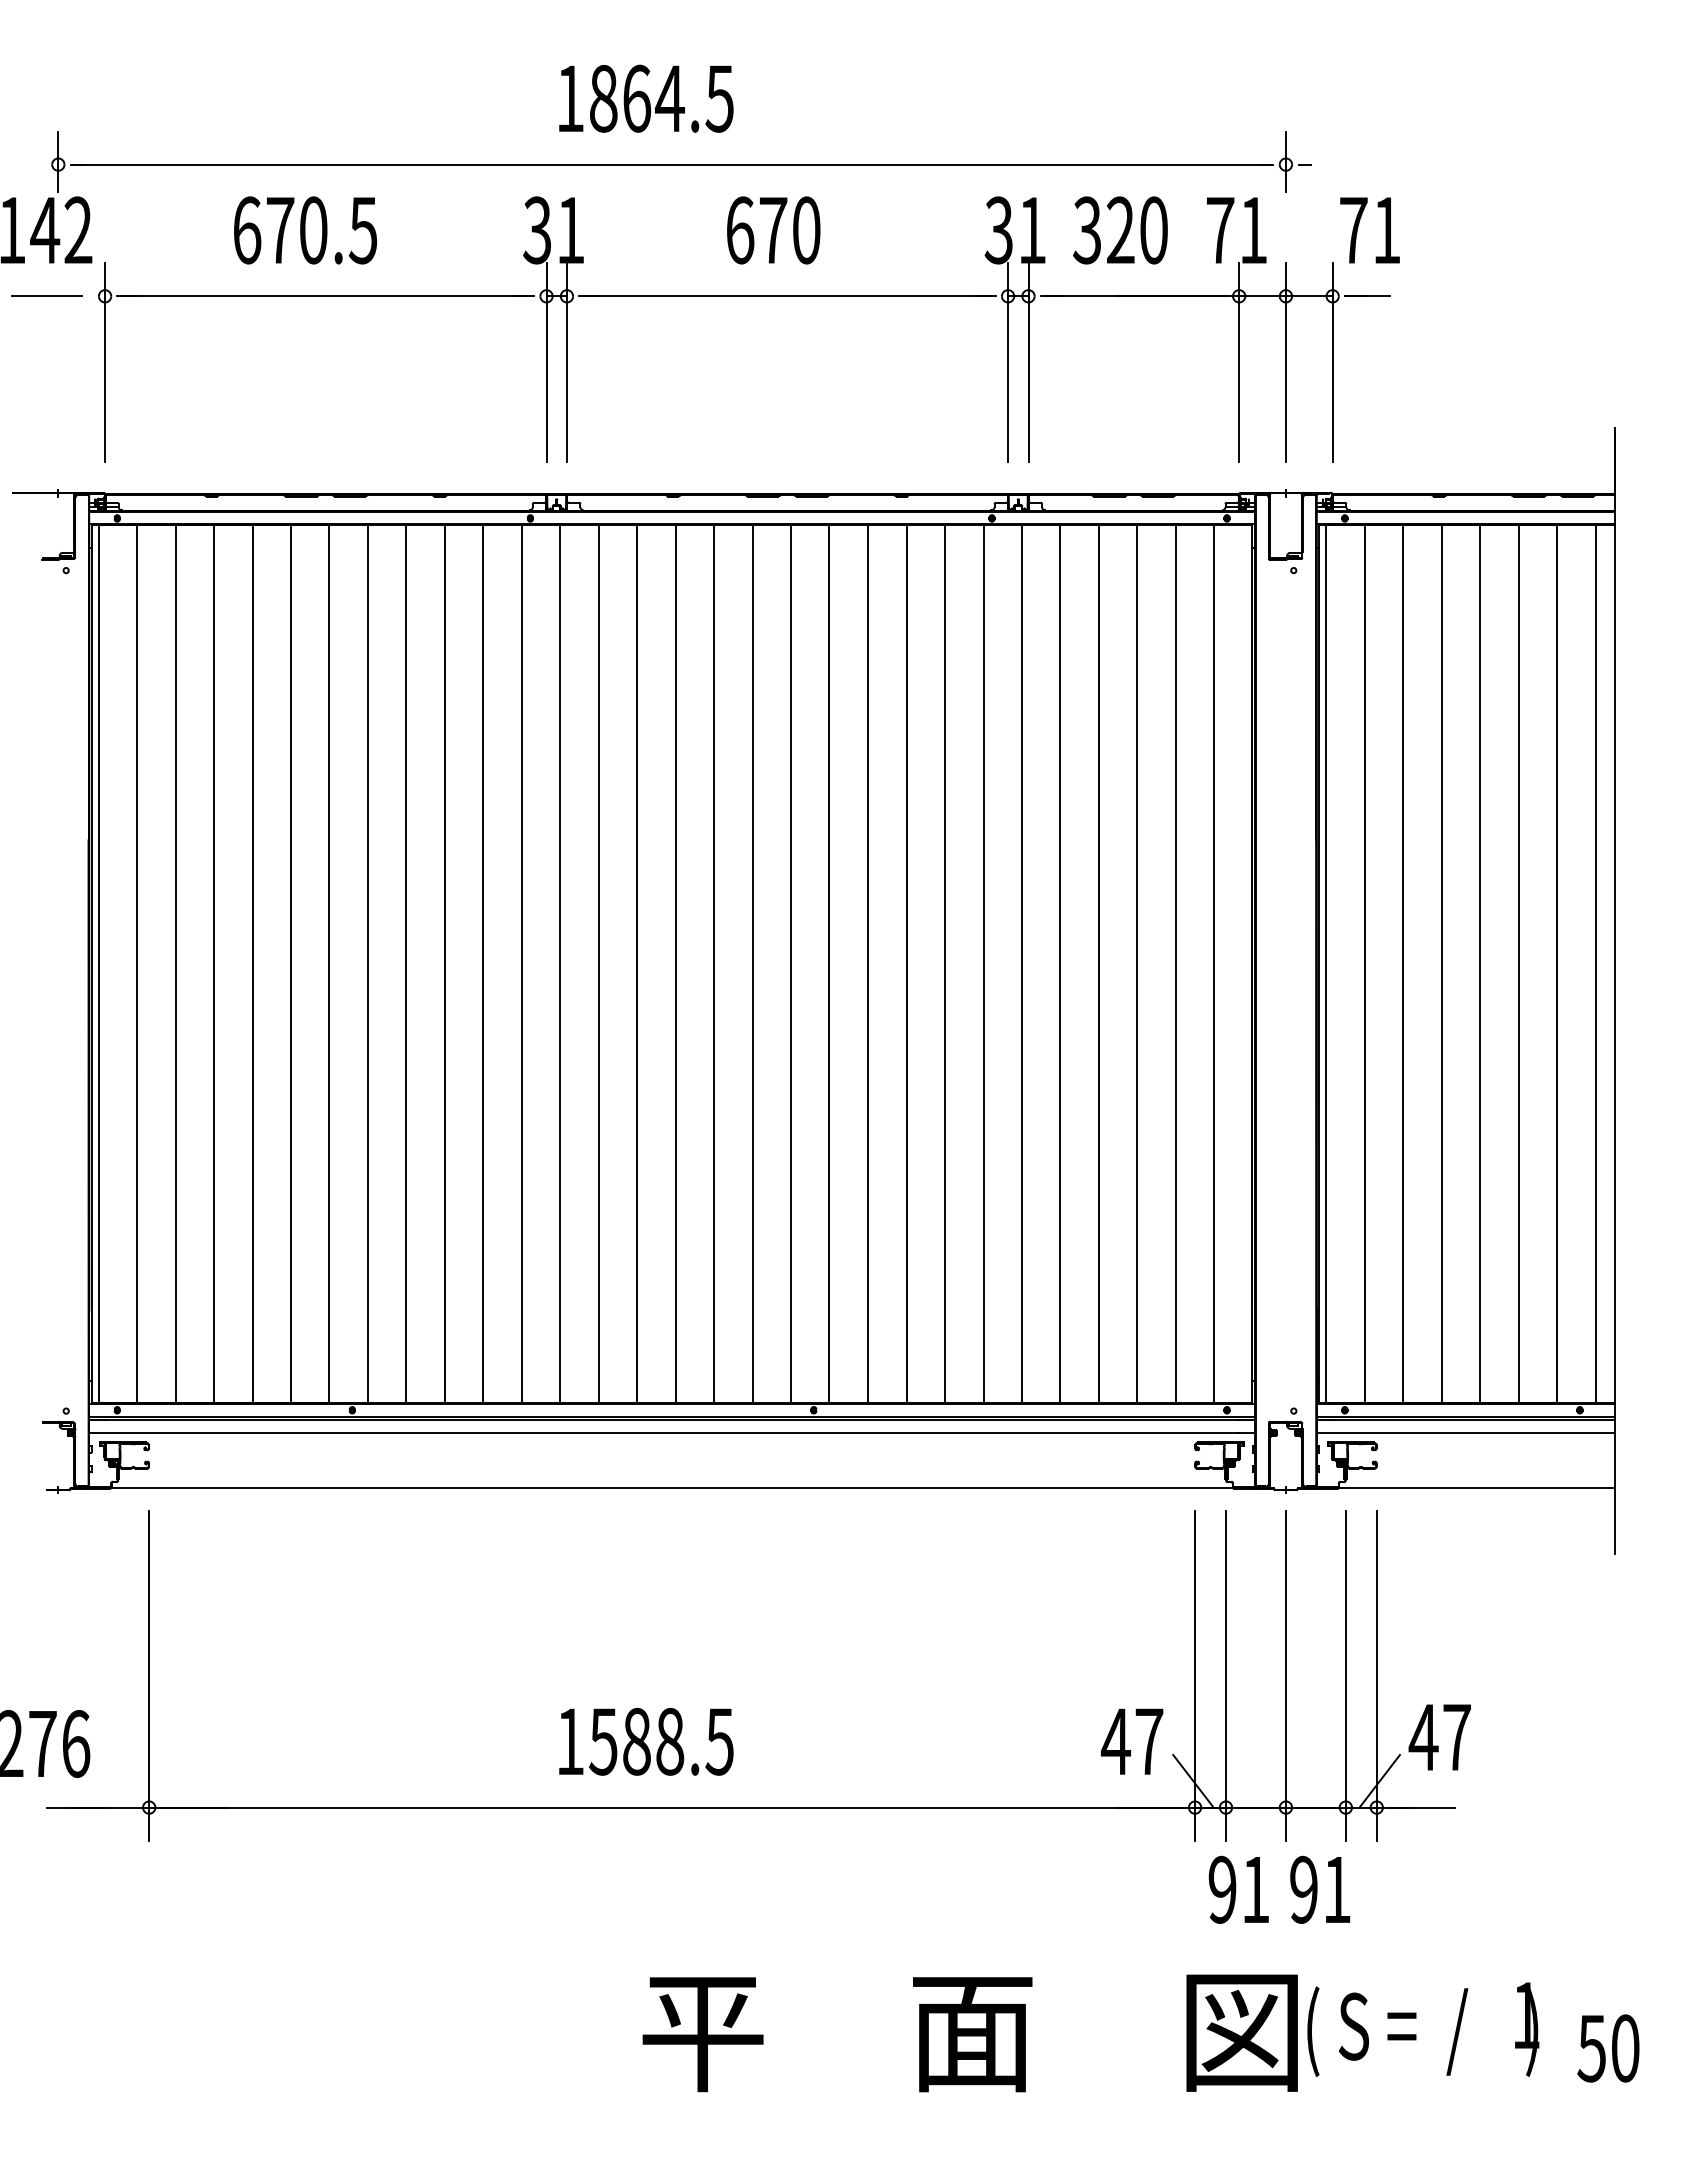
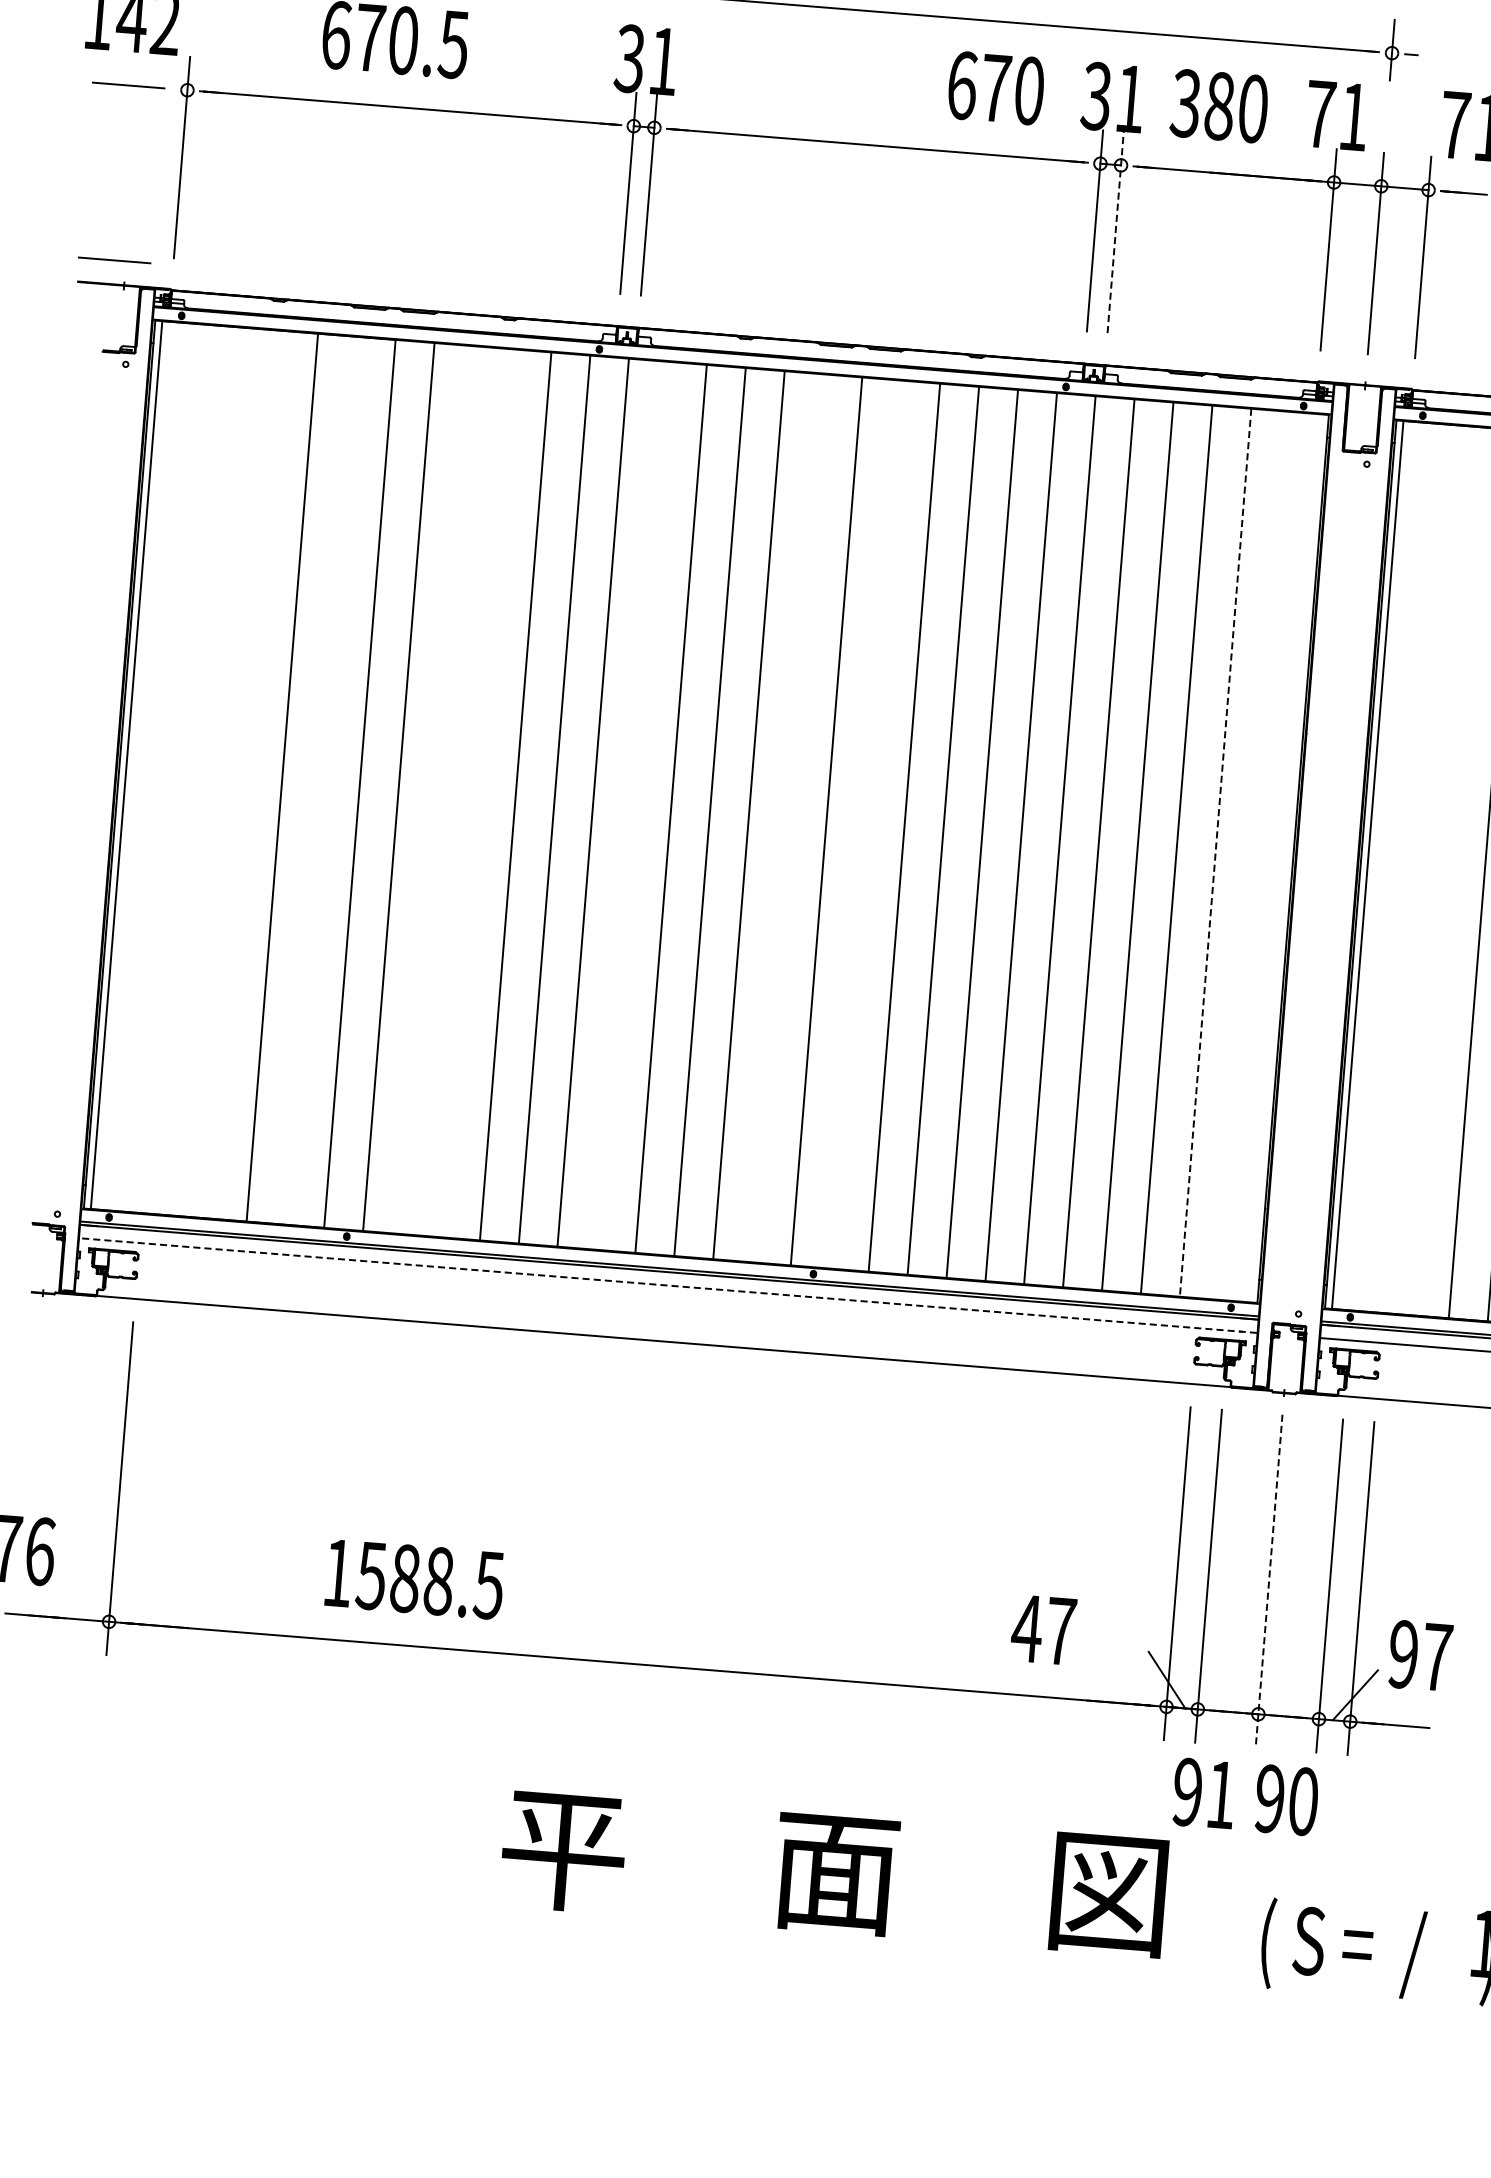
text: (773, 230) -> (995, 88), moved
text: (1120, 230) -> (1219, 106), 320 -> 380
line: (1028, 362) -> (1115, 232), solid -> dashed
line: (46, 468) -> (114, 259), added
line: (137, 964) -> (165, 768), removed
line: (175, 964) -> (204, 771), removed
line: (214, 964) -> (243, 774), removed
line: (291, 964) -> (321, 780), removed
line: (406, 964) -> (437, 790), removed
line: (444, 964) -> (476, 793), removed
line: (598, 964) -> (631, 805), removed
line: (752, 964) -> (787, 818), removed
line: (829, 964) -> (865, 824), removed
line: (1175, 964) -> (1215, 852), solid -> dashed
line: (1214, 964) -> (1254, 856), removed
line: (1364, 964) -> (1406, 868), removed
line: (1403, 964) -> (1445, 871), removed
line: (671, 1432) -> (667, 1285), solid -> dashed
line: (1285, 1675) -> (1268, 1580), solid -> dashed
text: (1423, 1737) -> (1403, 1654), 47 -> 97
text: (646, 1741) -> (415, 1579), moved
text: (1131, 1741) -> (1042, 1629), moved
text: (1337, 1889) -> (1303, 1801), 91 -> 90
text: (969, 2033) -> (833, 1873), moved

